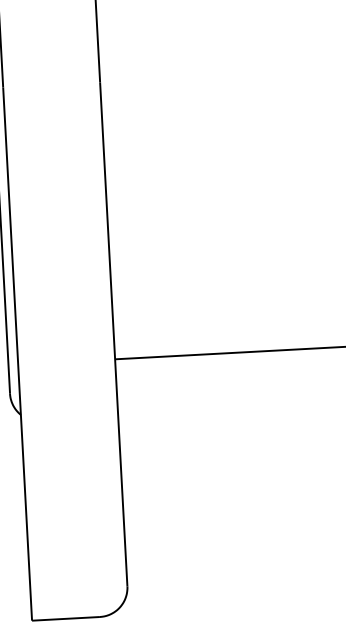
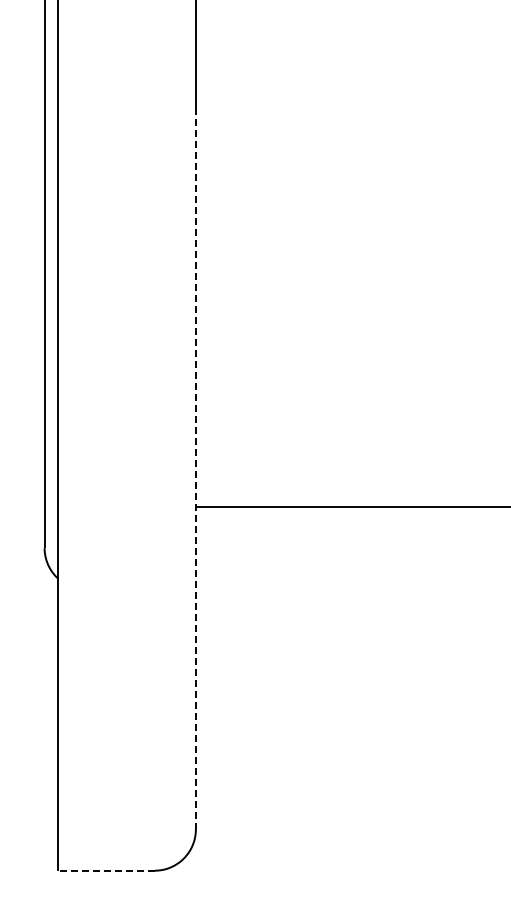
line: (113, 333) -> (195, 471), solid -> dashed
line: (65, 618) -> (106, 870), solid -> dashed

